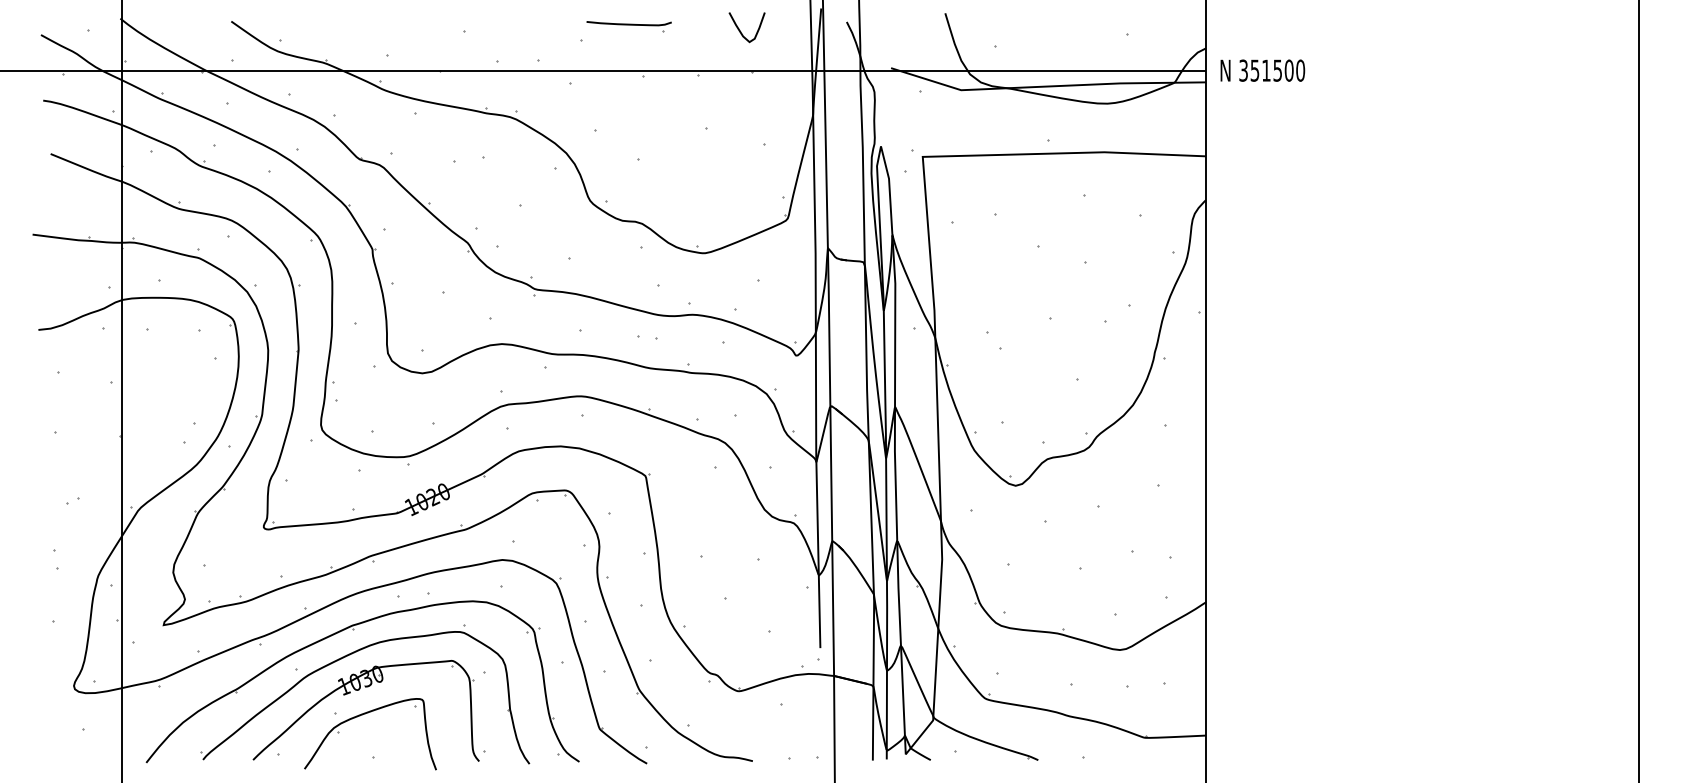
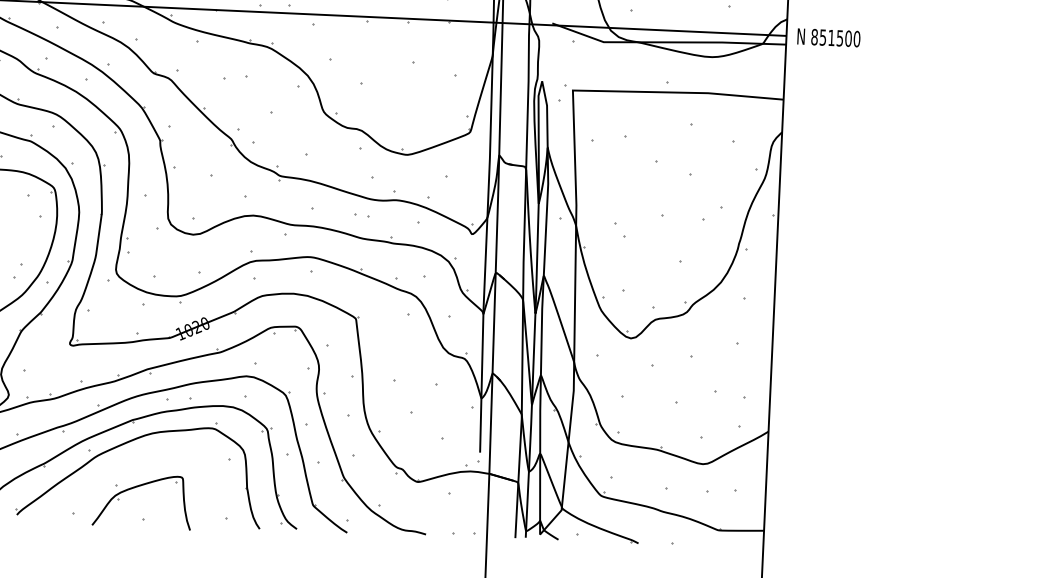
text: (1243, 70) -> (814, 37), 351500 -> 851500
part: (359, 690) -> (135, 468), removed

